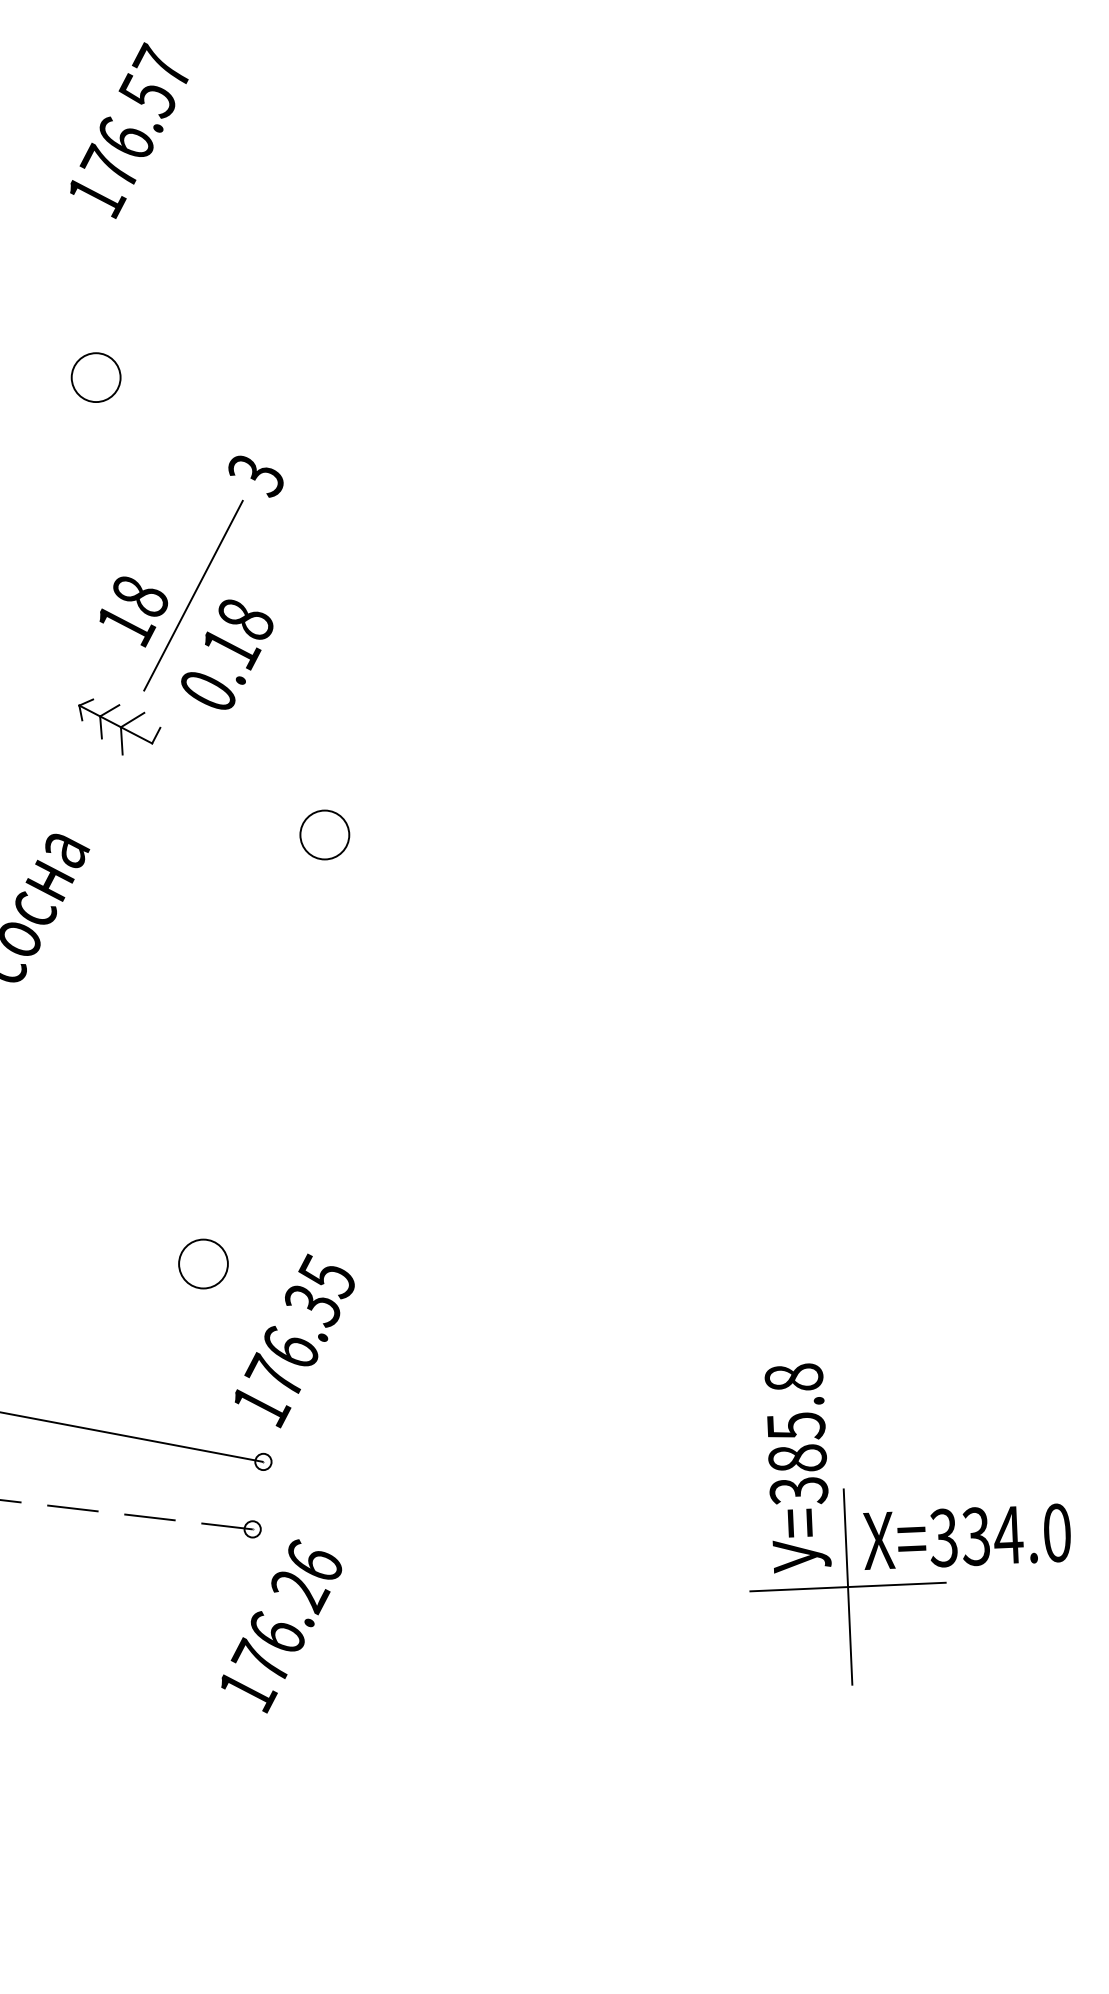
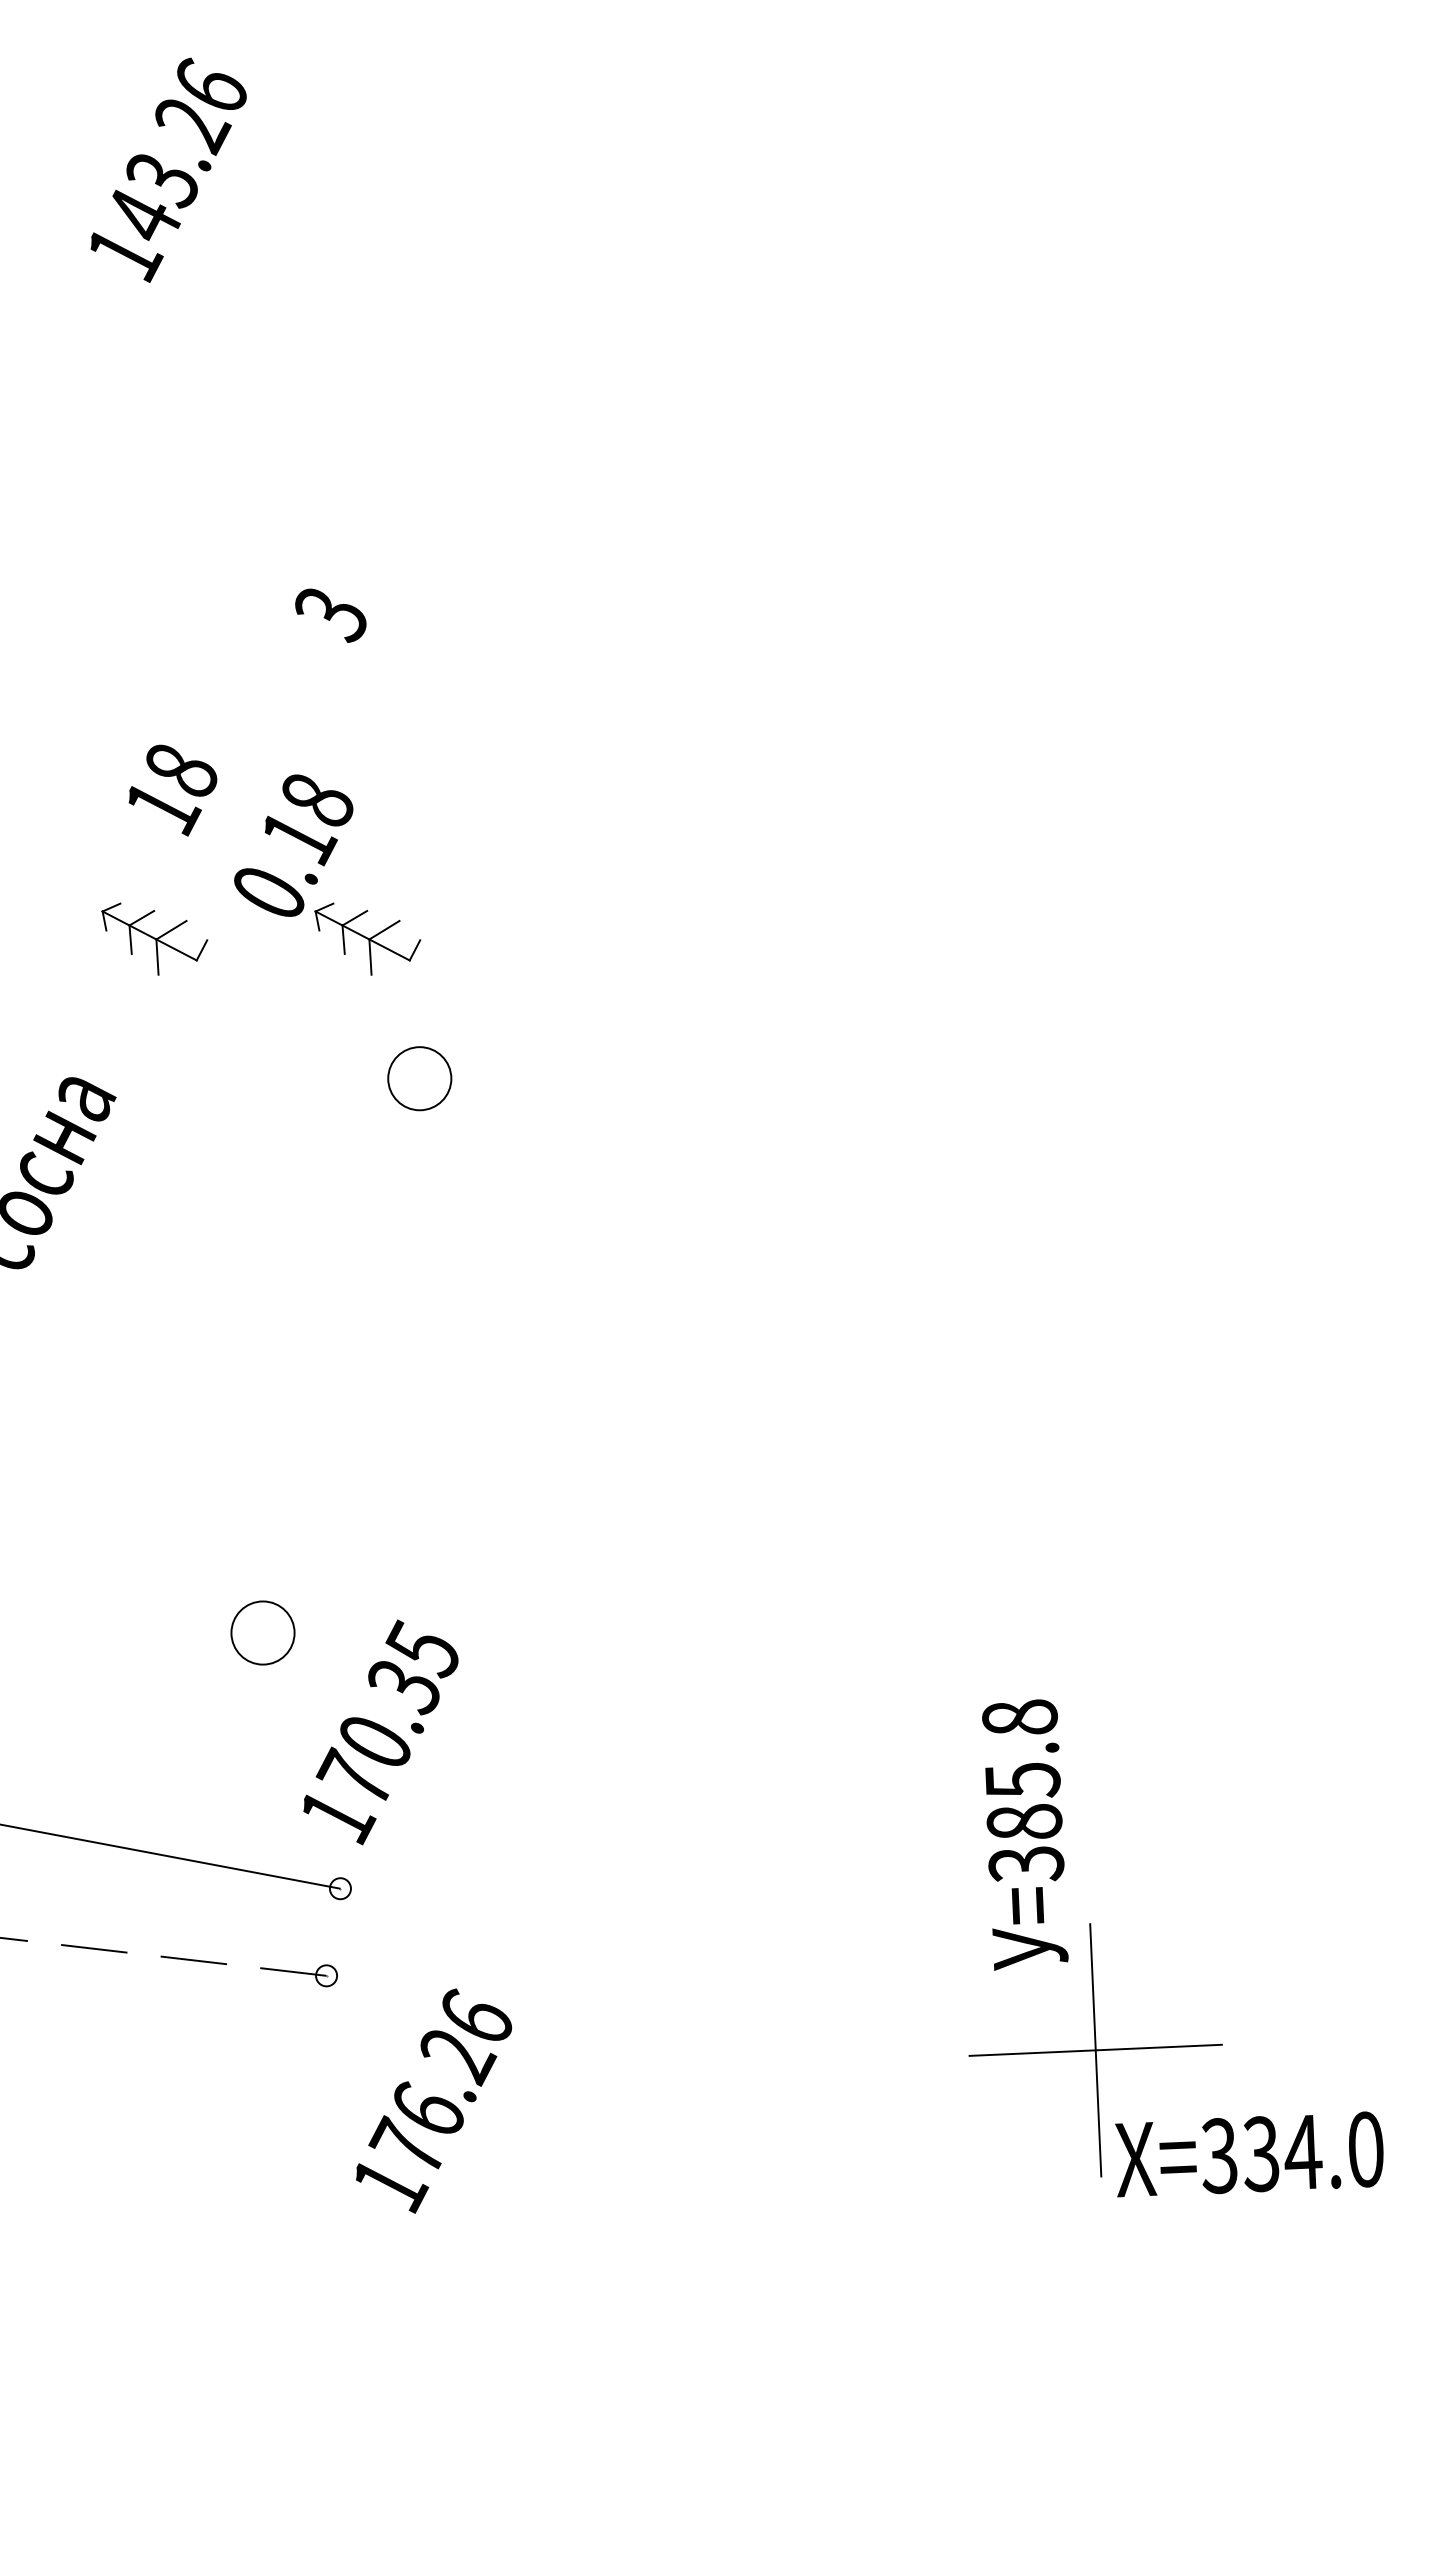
text: (134, 114) -> (174, 147), 176.57 -> 143.26
part: (95, 377) -> (123, 487), removed
line: (193, 595) -> (249, 769), removed
part: (284, 726) -> (367, 938), added
text: (290, 1345) -> (375, 1738), 176.35 -> 170.35
text: (798, 1467) -> (1025, 1834), moved
text: (967, 1536) -> (1249, 2154), moved
text: (282, 1625) -> (434, 2100), moved

